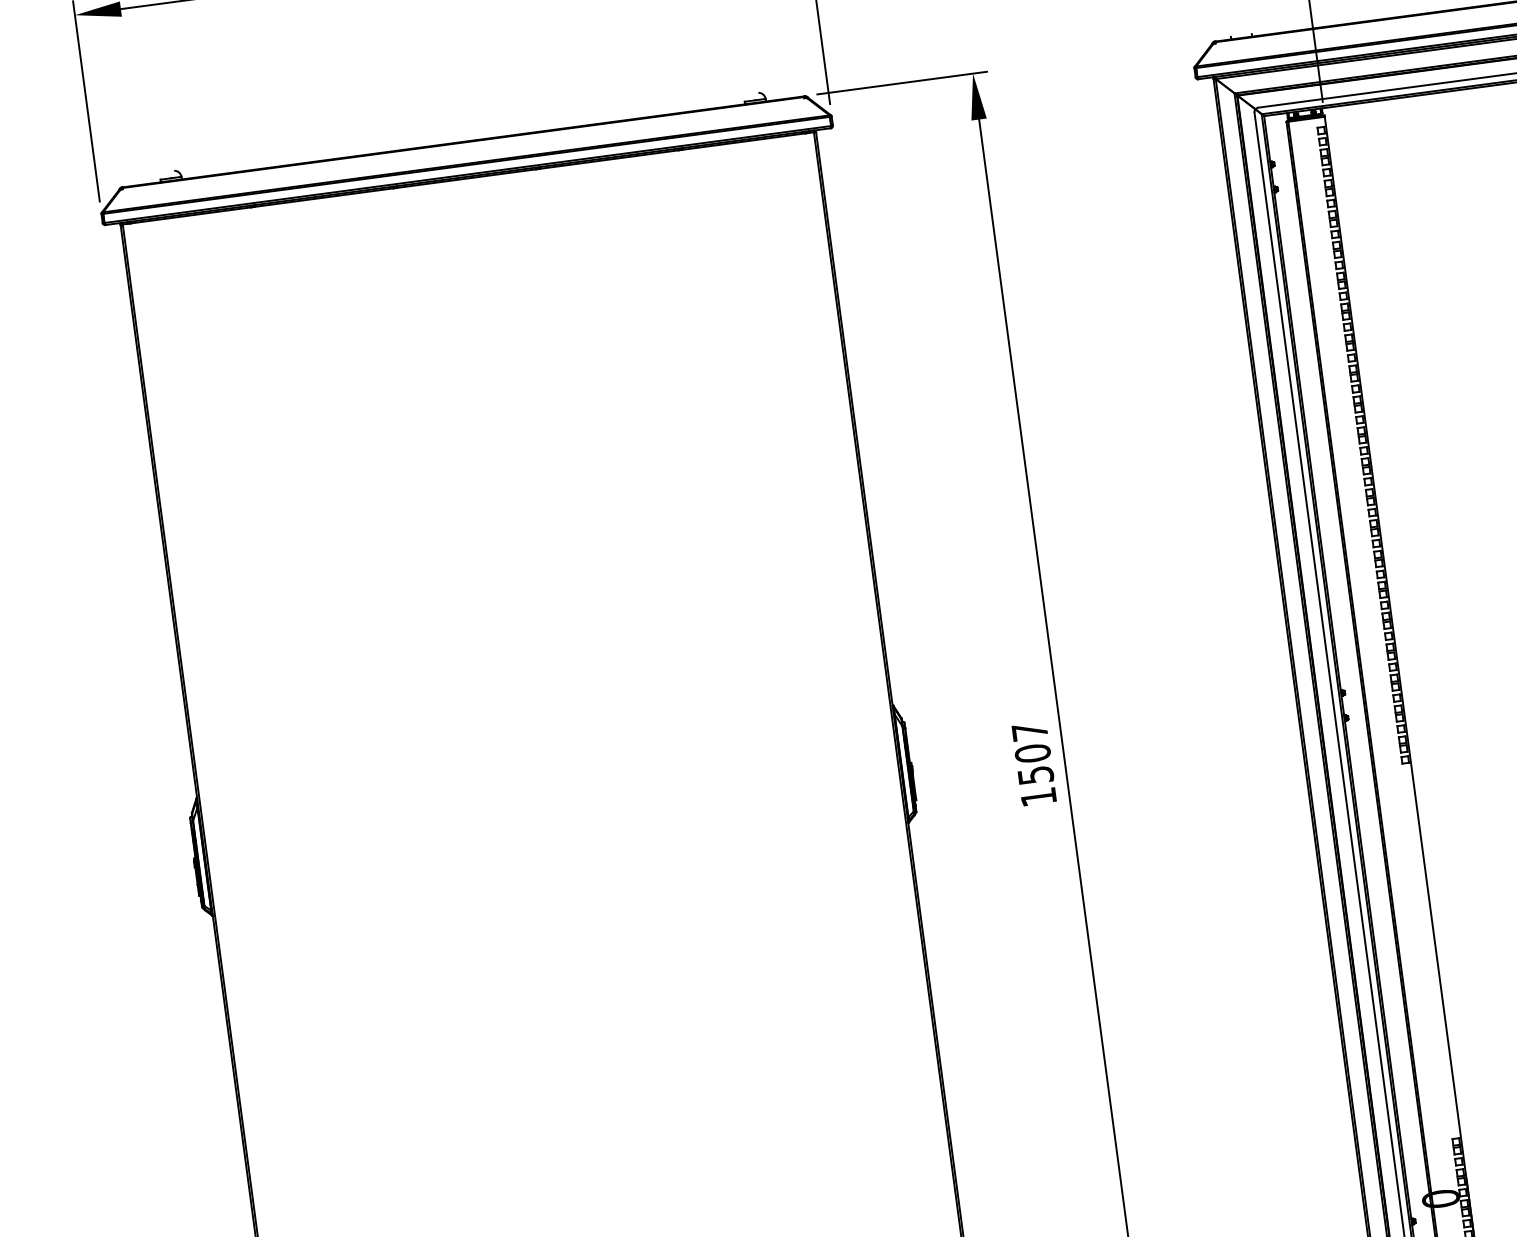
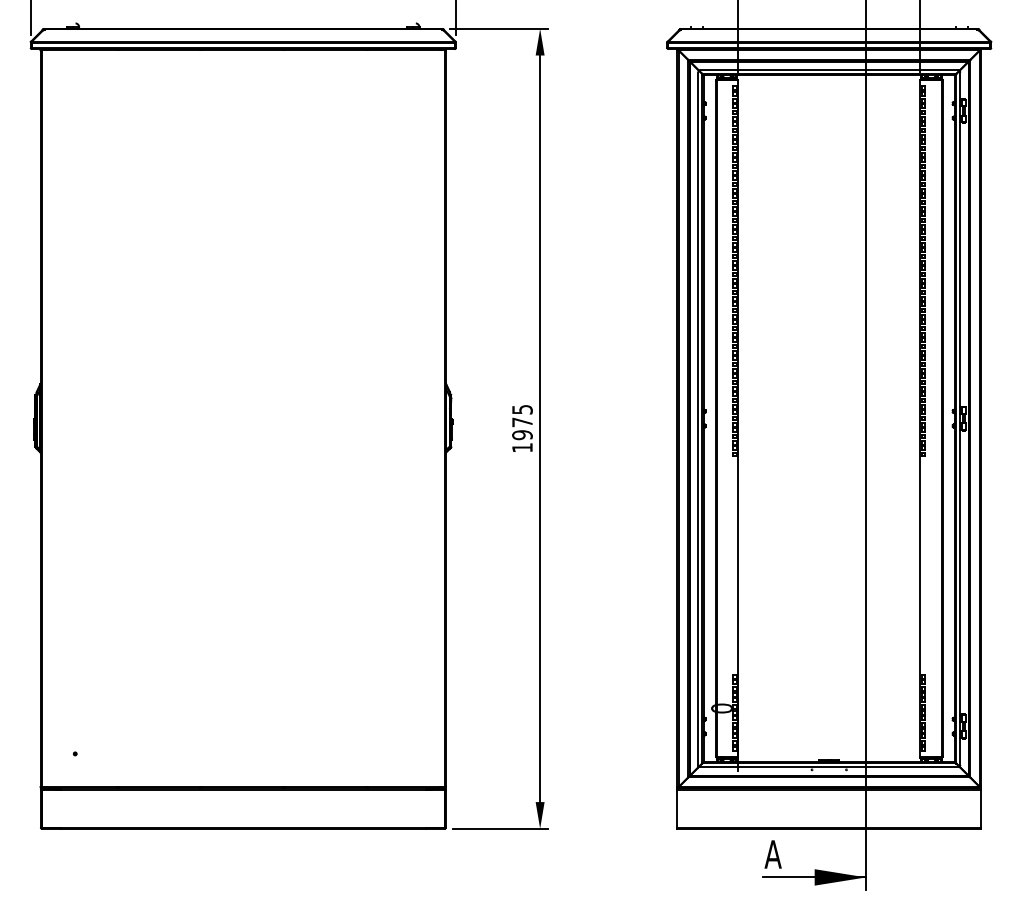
text: (1032, 753) -> (522, 422), 1507 -> 1975

